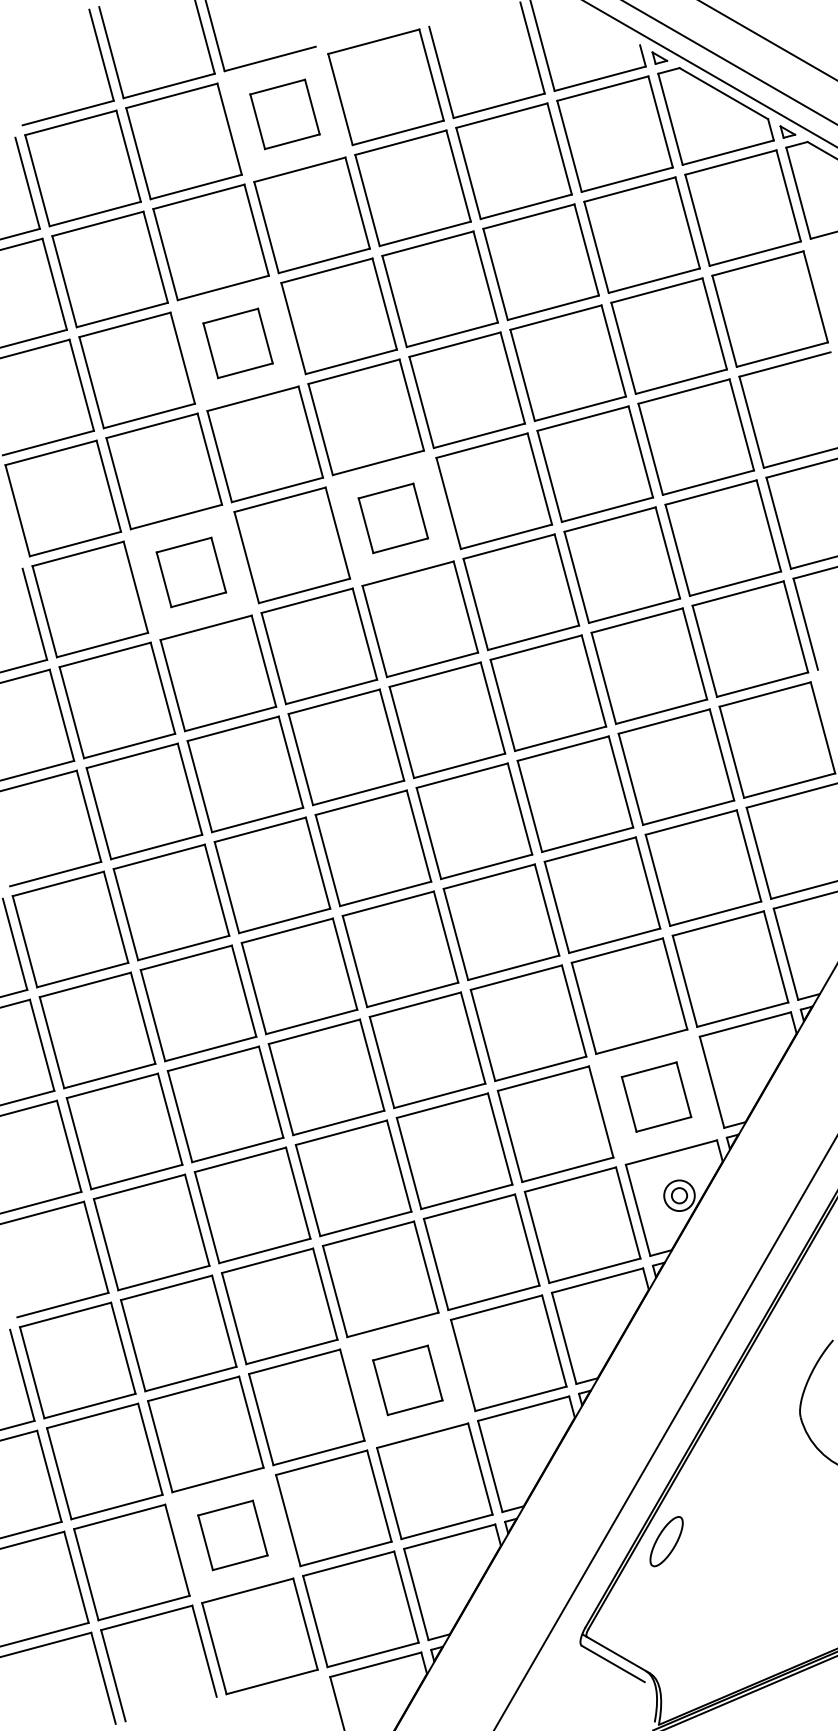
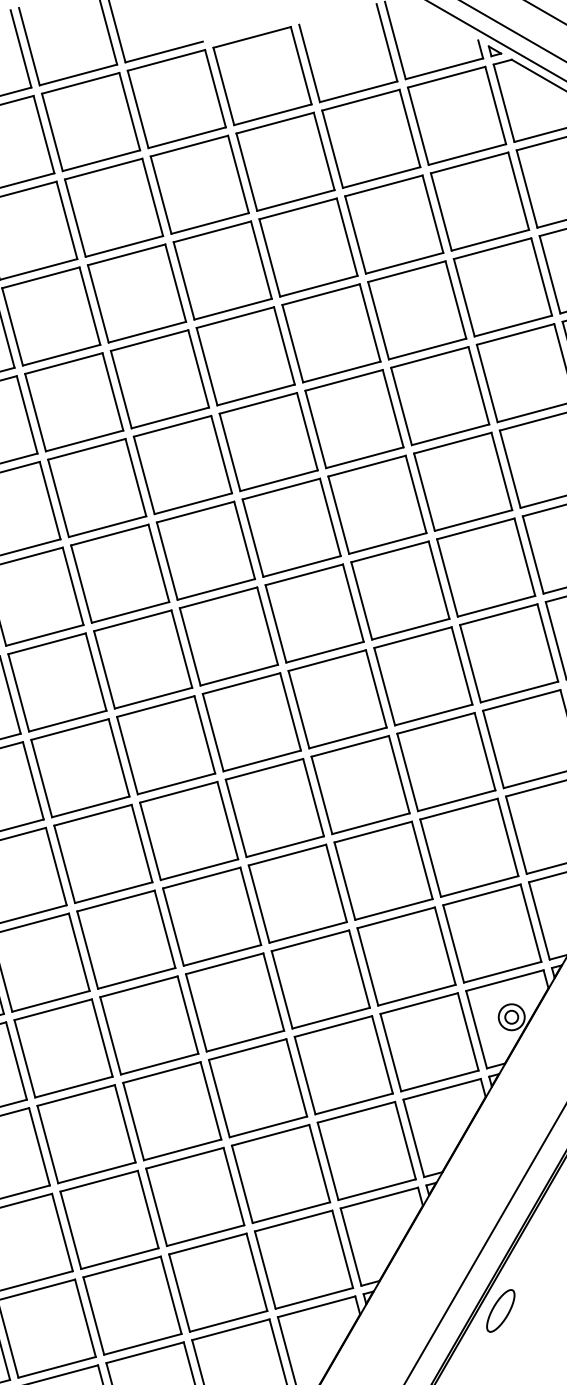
part: (284, 114) -> (176, 99), size x1.67
part: (237, 343) -> (136, 293), size x1.67
part: (393, 518) -> (268, 442), size x1.67
part: (191, 572) -> (97, 488), size x1.67
part: (656, 1096) -> (492, 932), size x1.67
part: (407, 1380) -> (280, 1174), size x1.67
part: (232, 1535) -> (132, 1305), size x1.67

